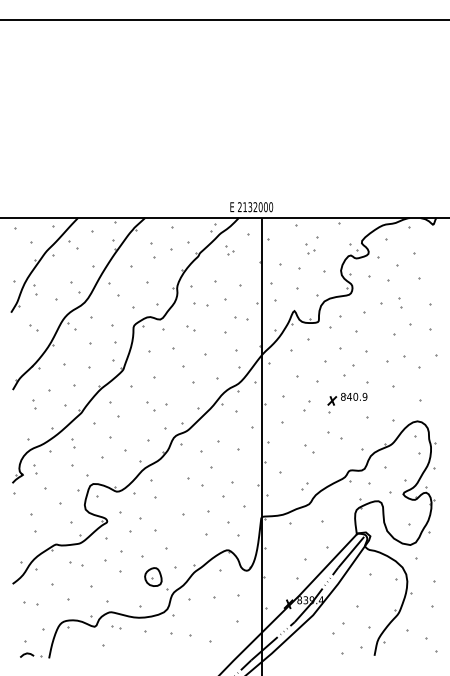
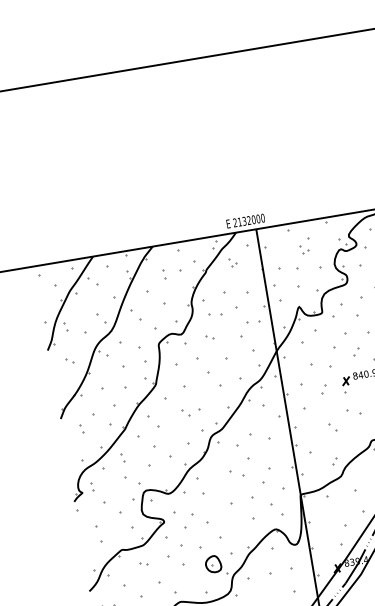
part: (152, 250) -> (164, 274), size x0.62
part: (348, 370) -> (356, 351), size x0.62
part: (77, 563) -> (143, 563), size x0.62

